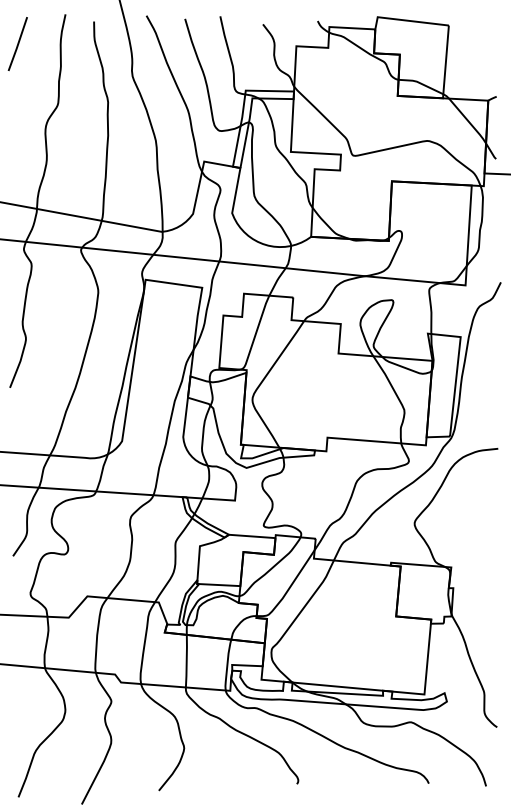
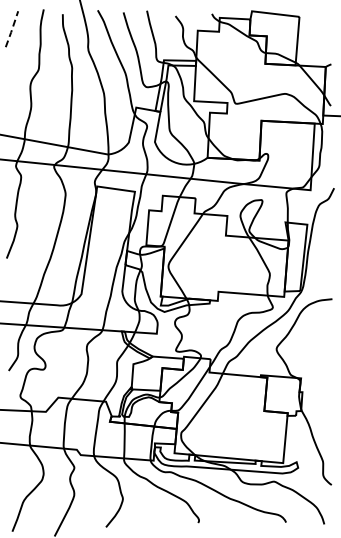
line: (18, 44) -> (12, 29), solid -> dashed

